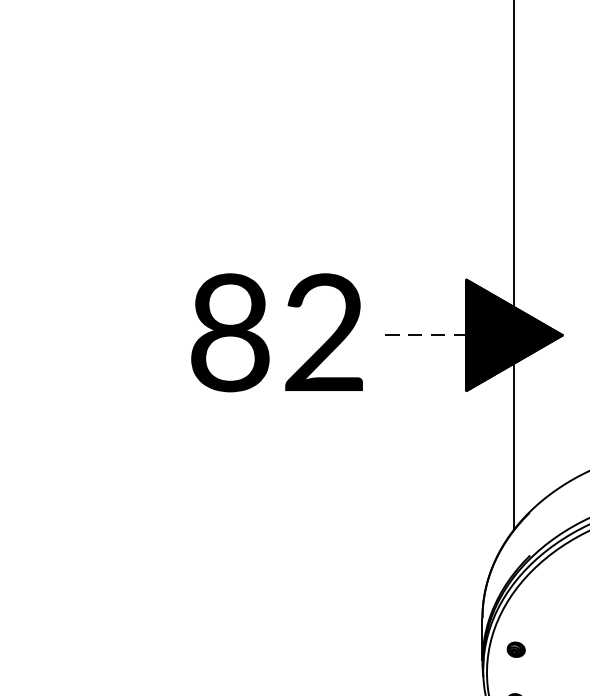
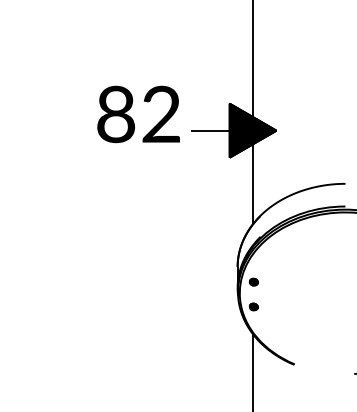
text: (276, 332) -> (138, 114), moved
line: (426, 334) -> (210, 130), dashed -> solid

